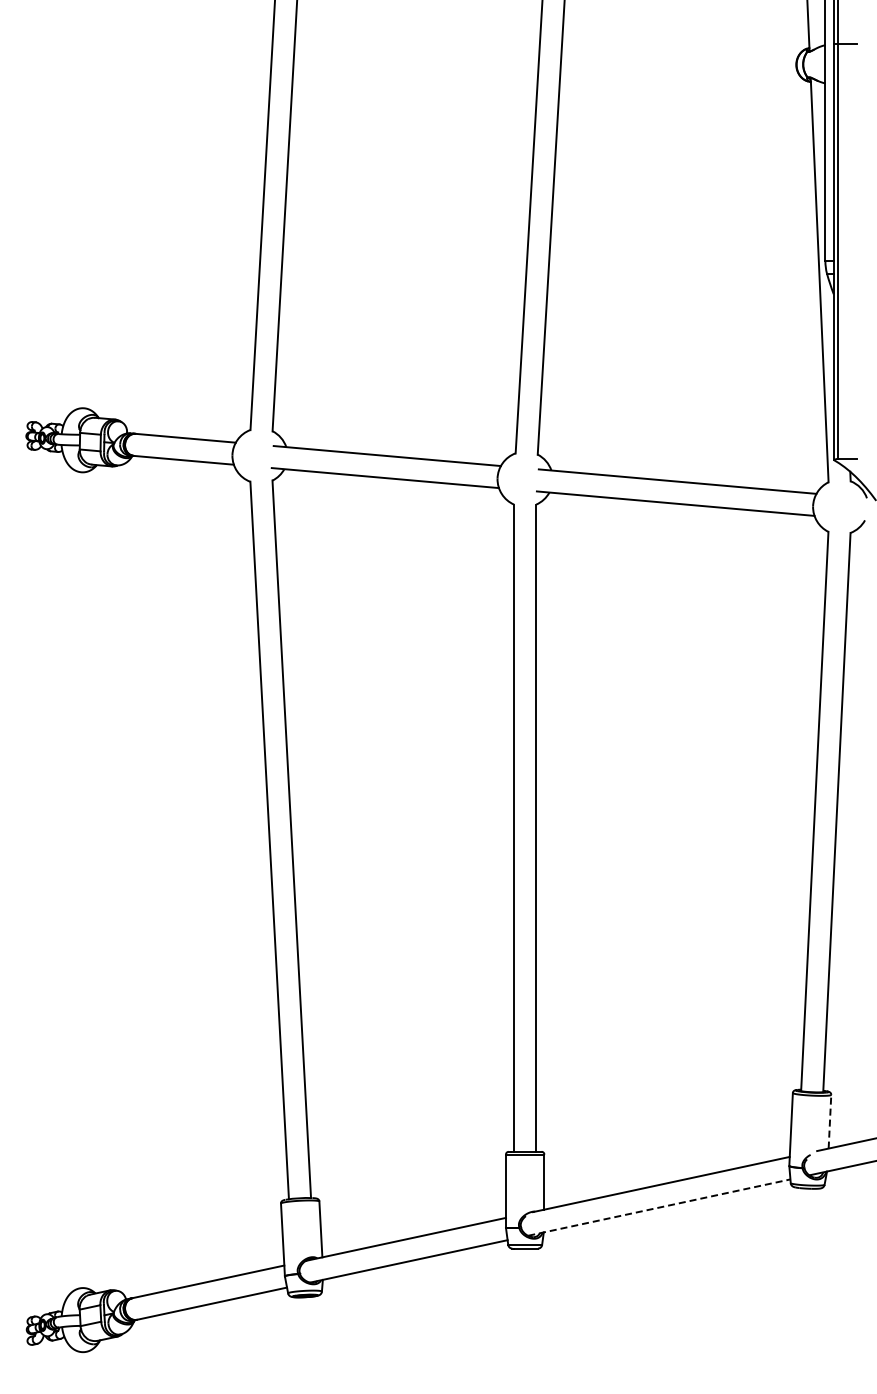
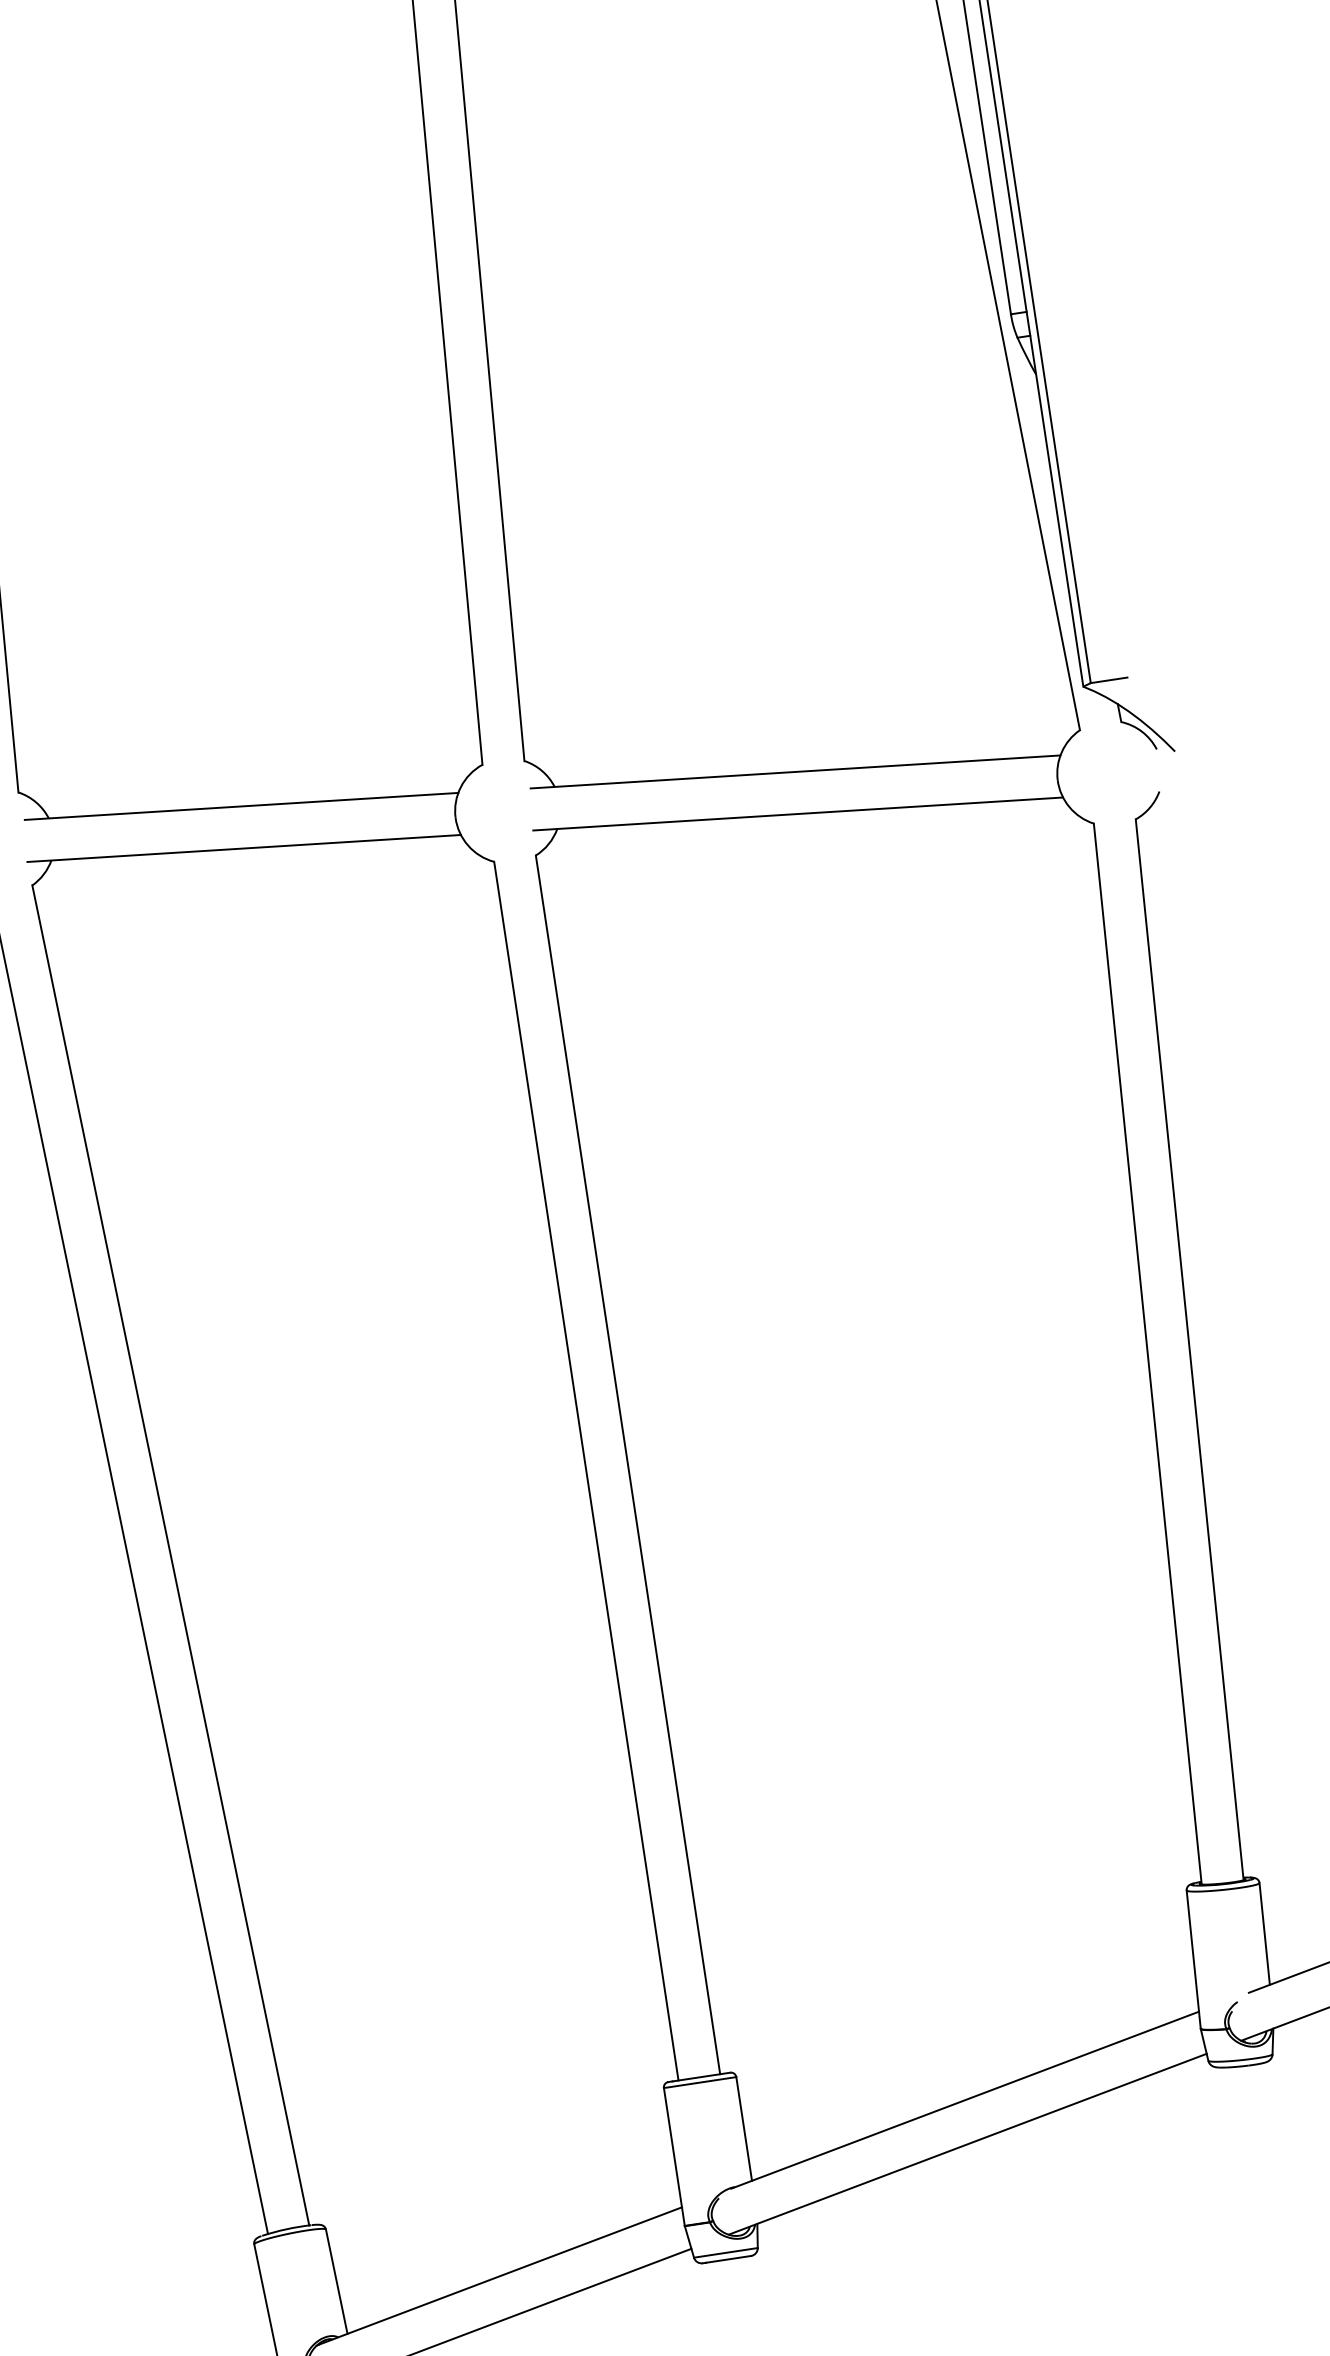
line: (829, 1121) -> (1263, 1933), dashed -> solid
line: (659, 1207) -> (968, 2143), dashed -> solid

